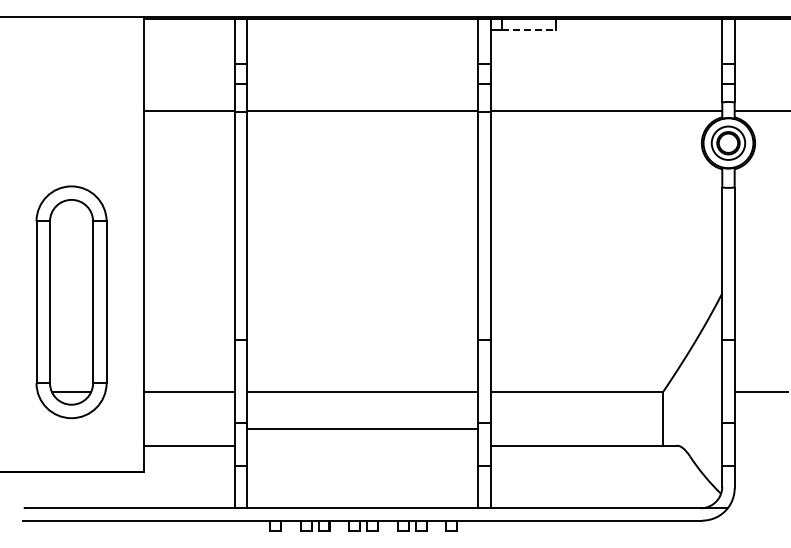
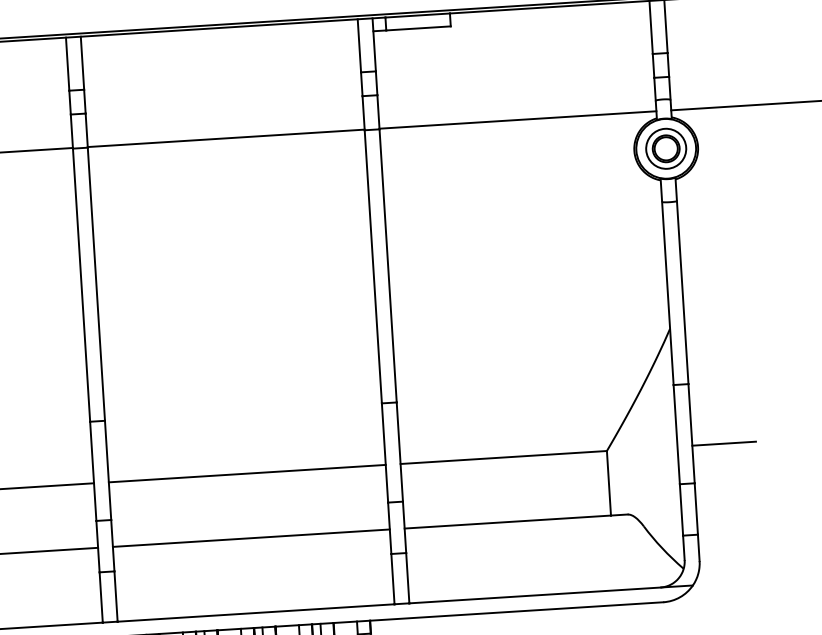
line: (528, 30) -> (418, 28), dashed -> solid
line: (362, 428) -> (251, 537), moved

